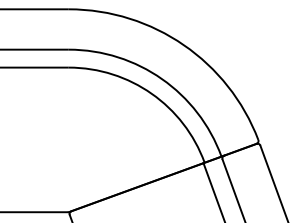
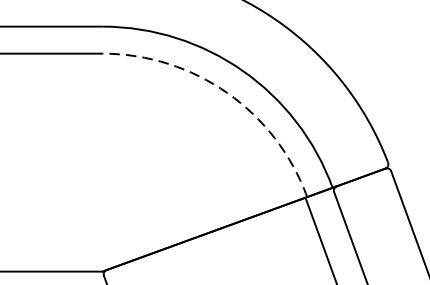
arc: (151, 93) -> (227, 92), solid -> dashed

